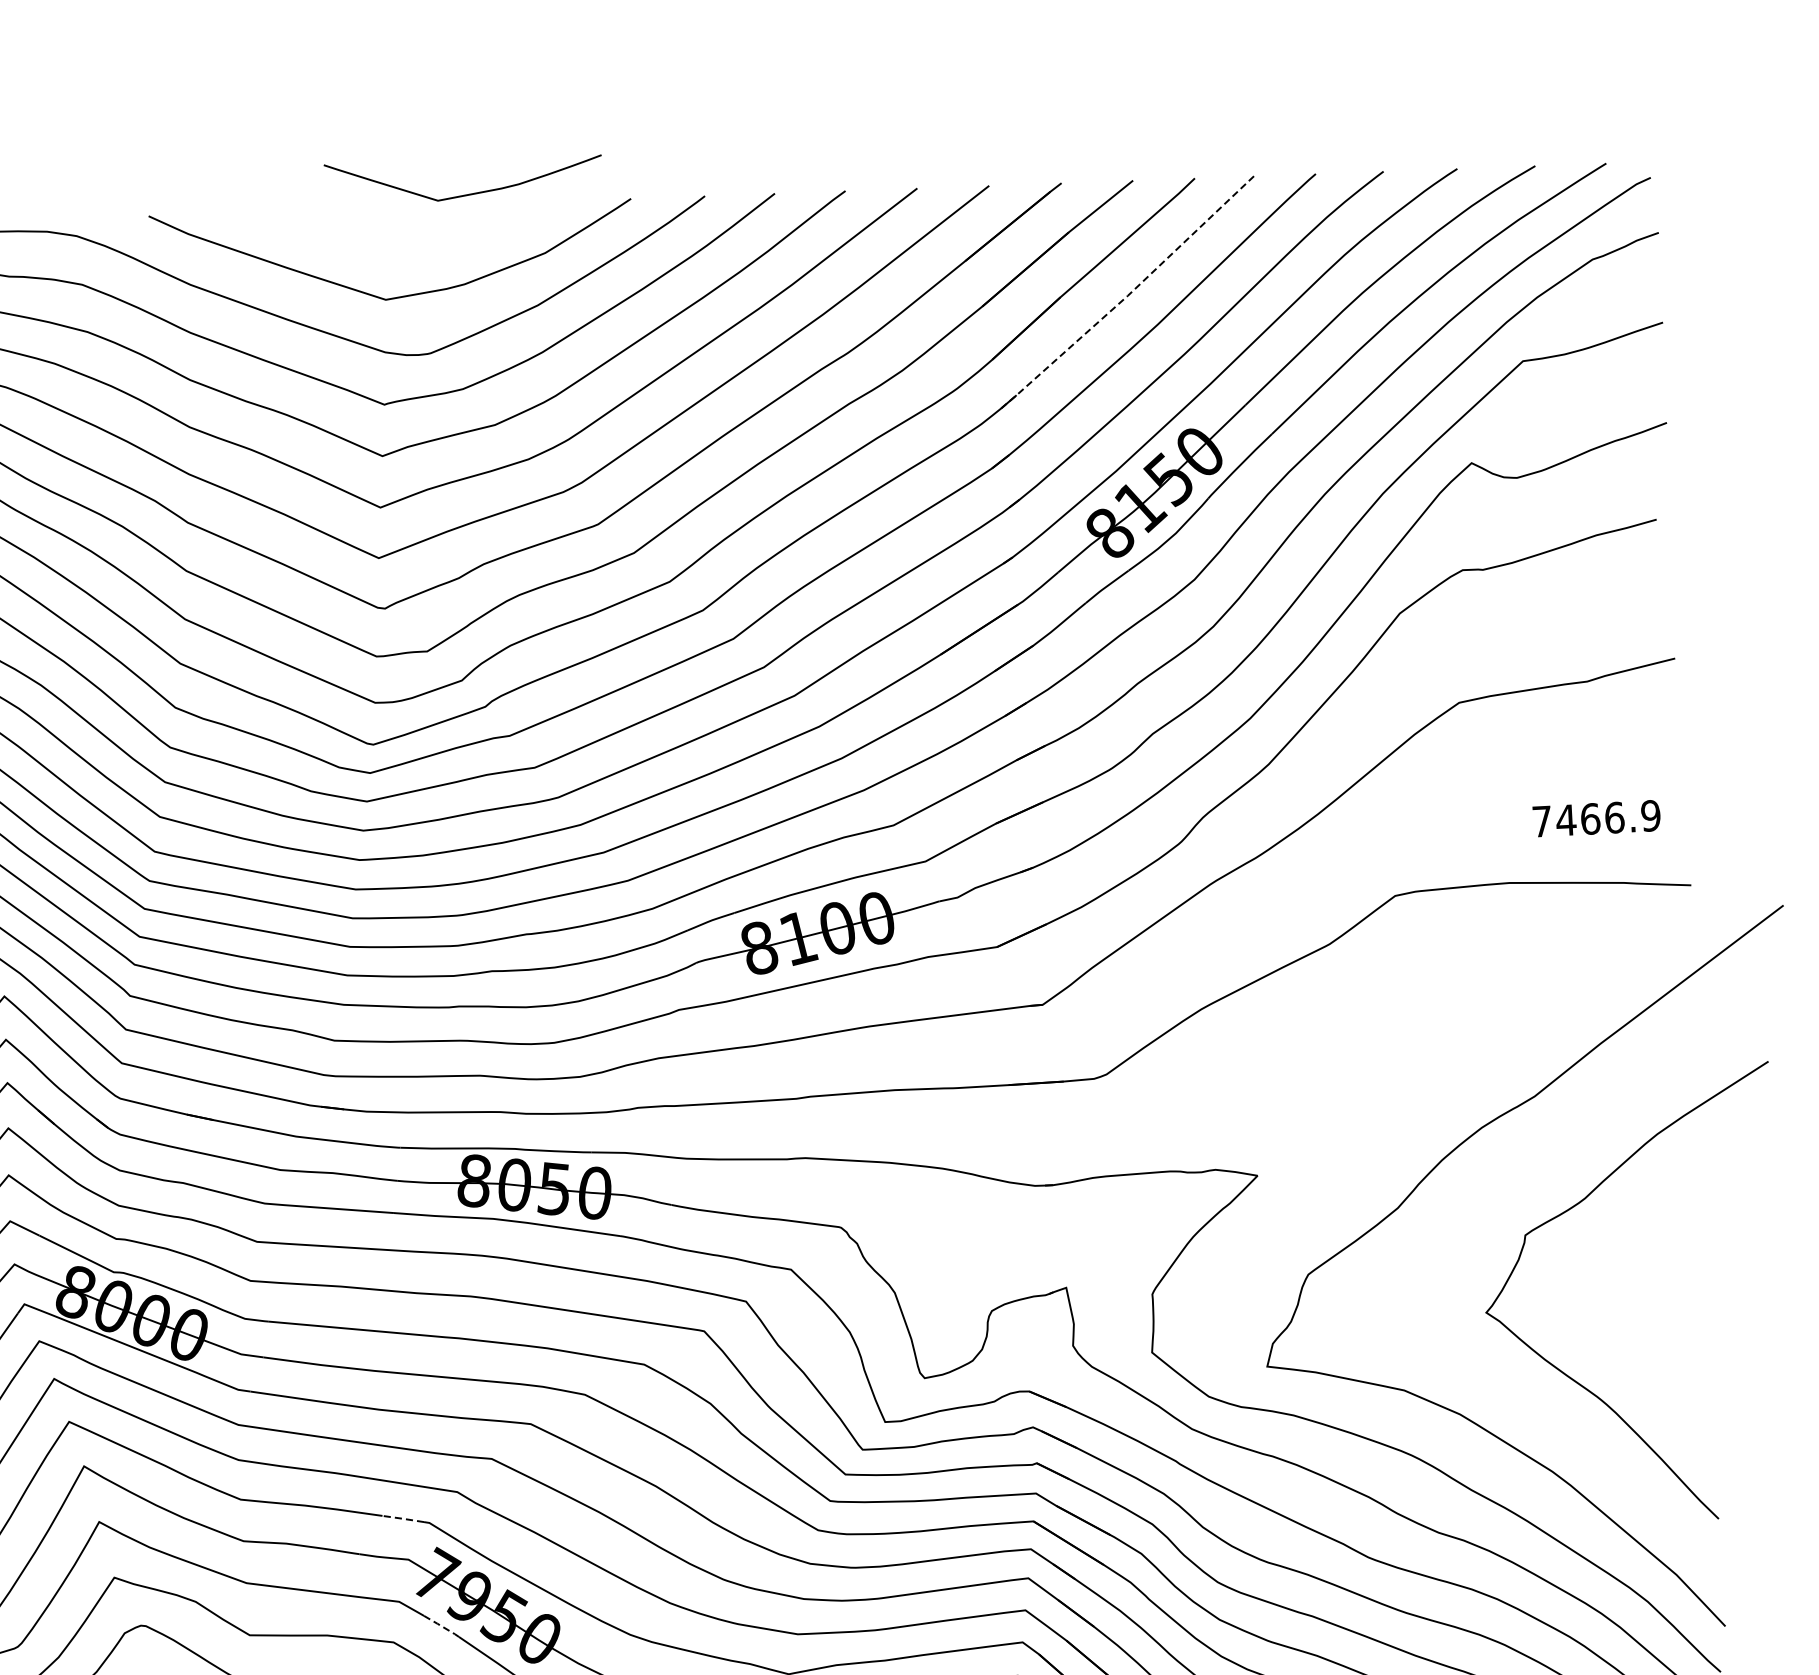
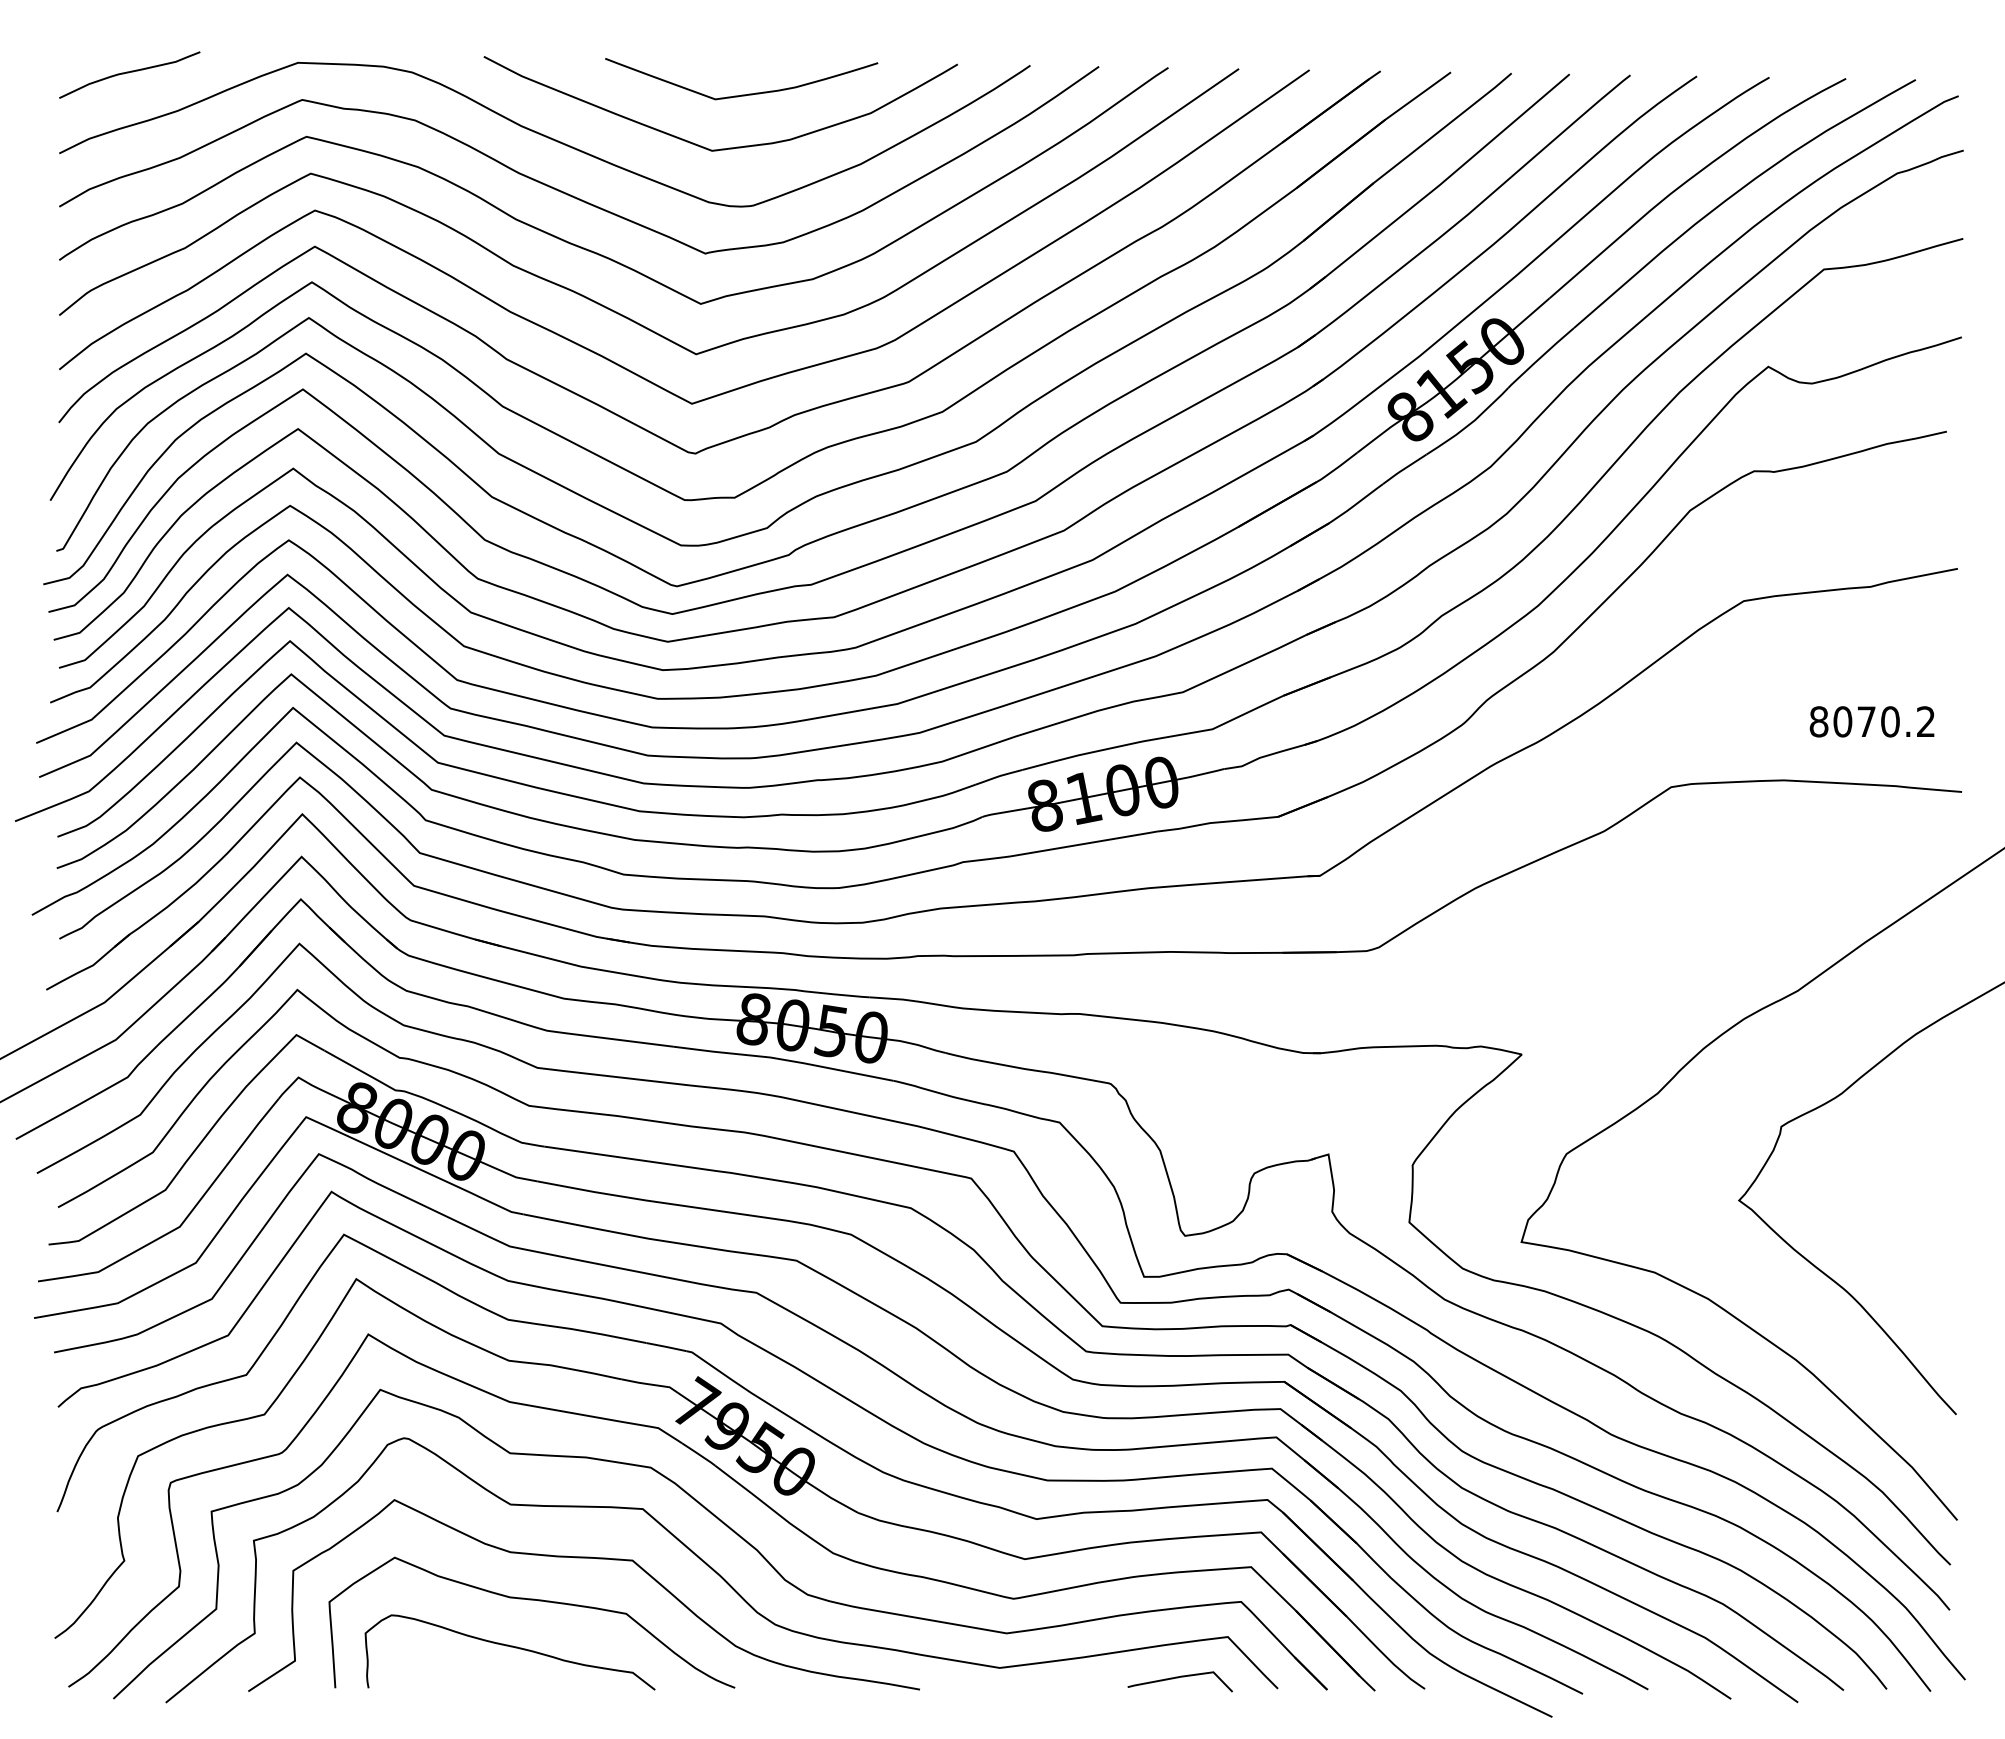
curve: (464, 194) -> (741, 94), moved
line: (1128, 295) -> (1440, 184), dashed -> solid
text: (1596, 818) -> (1872, 721), 7466.9 -> 8070.2
line: (403, 1519) -> (666, 1347), dashed -> solid
line: (441, 1625) -> (698, 1453), dashed -> solid

